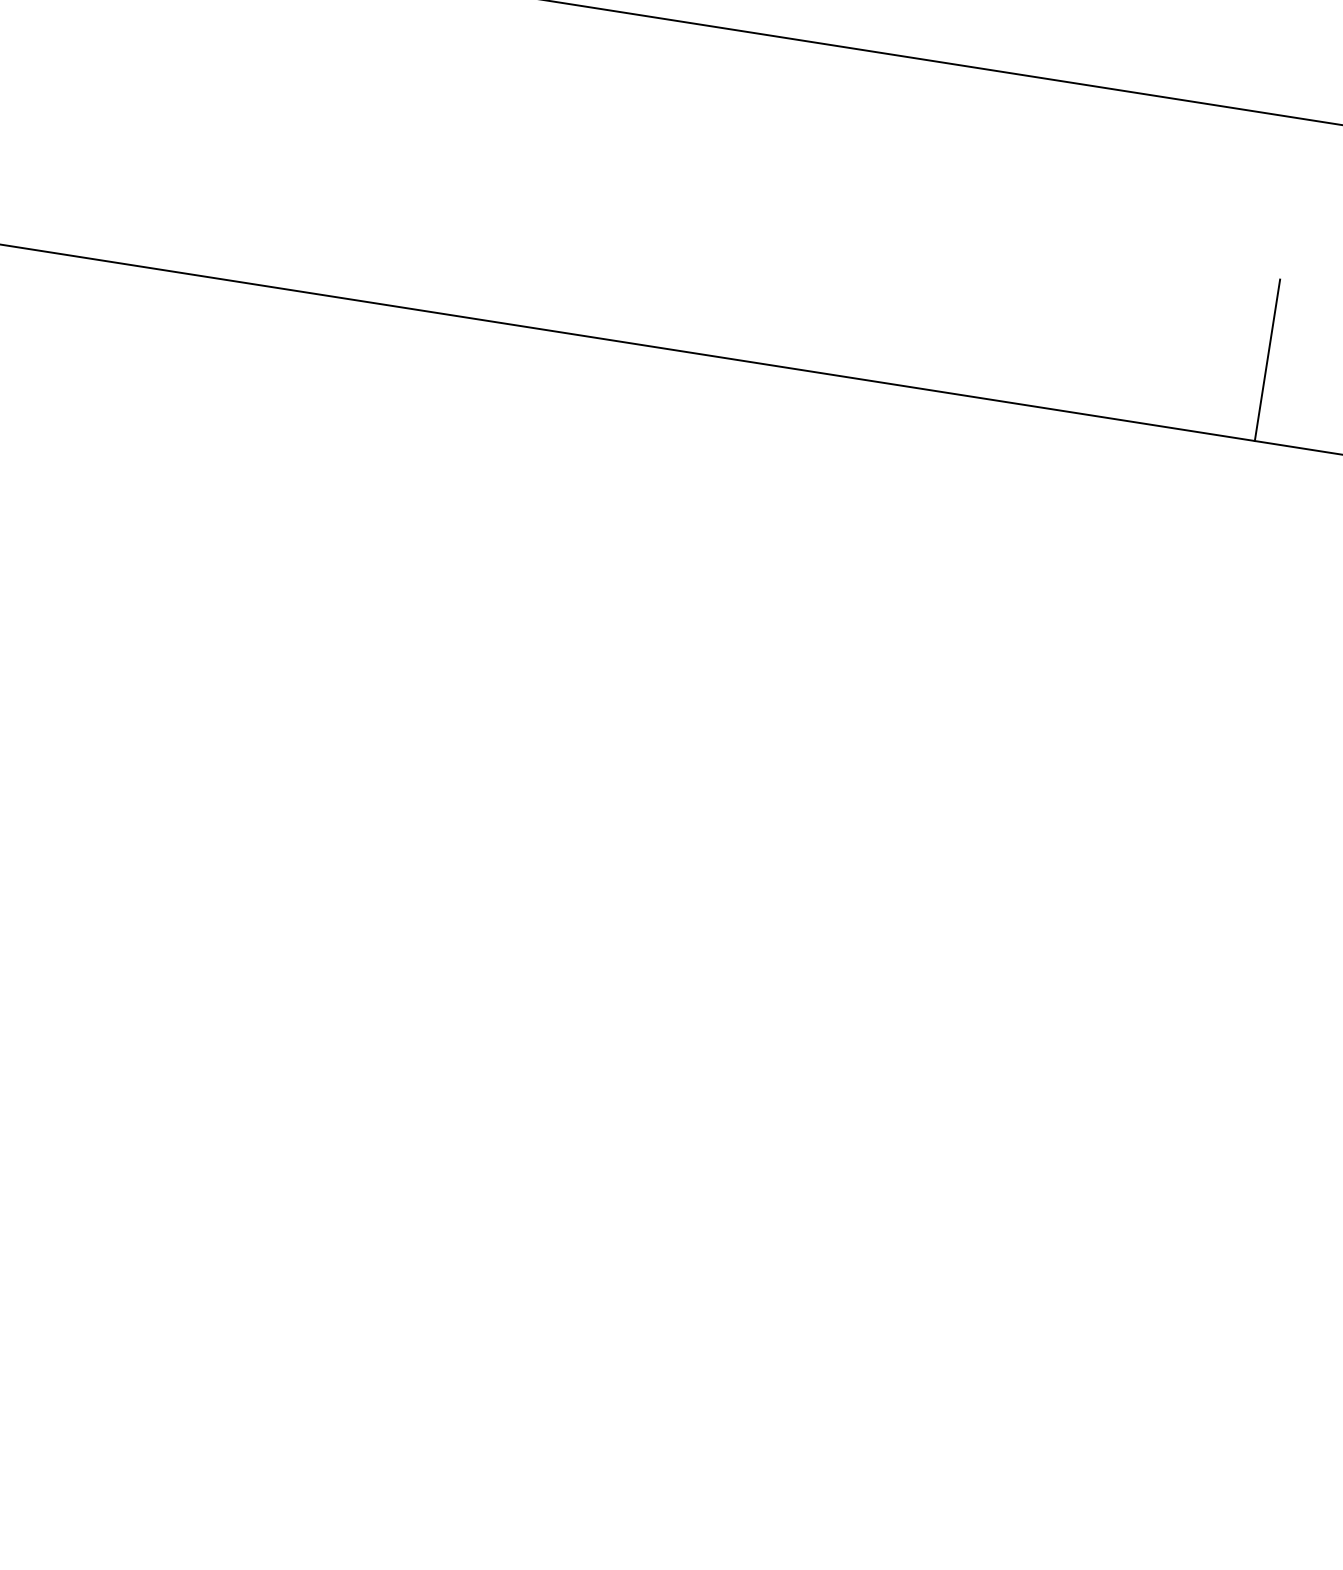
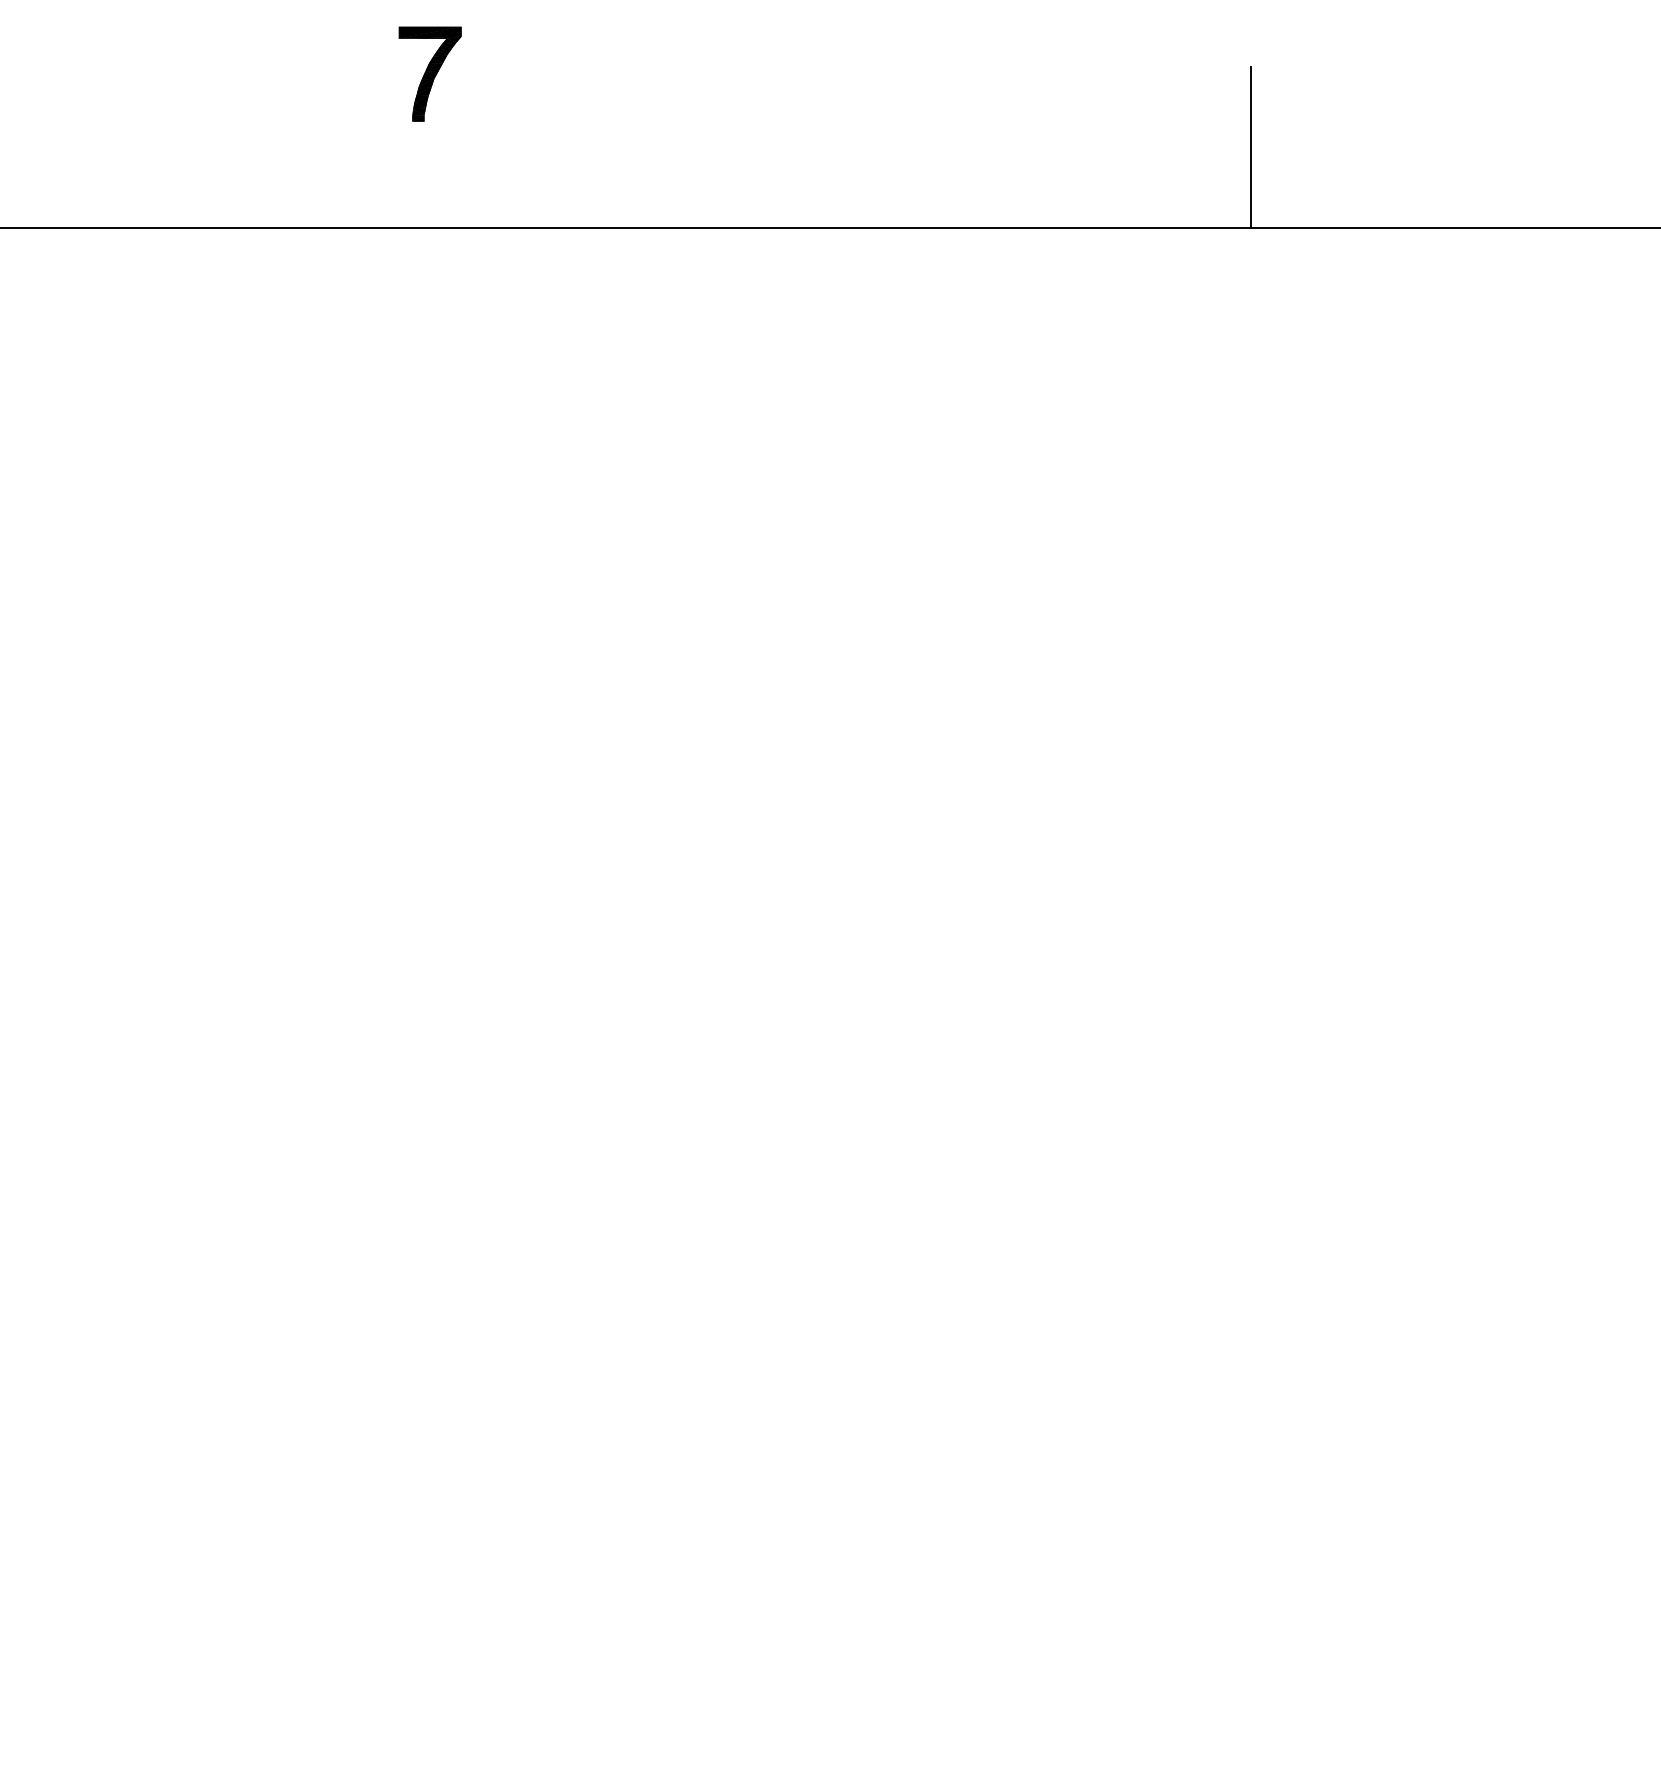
part: (454, 156) -> (429, 73), added

